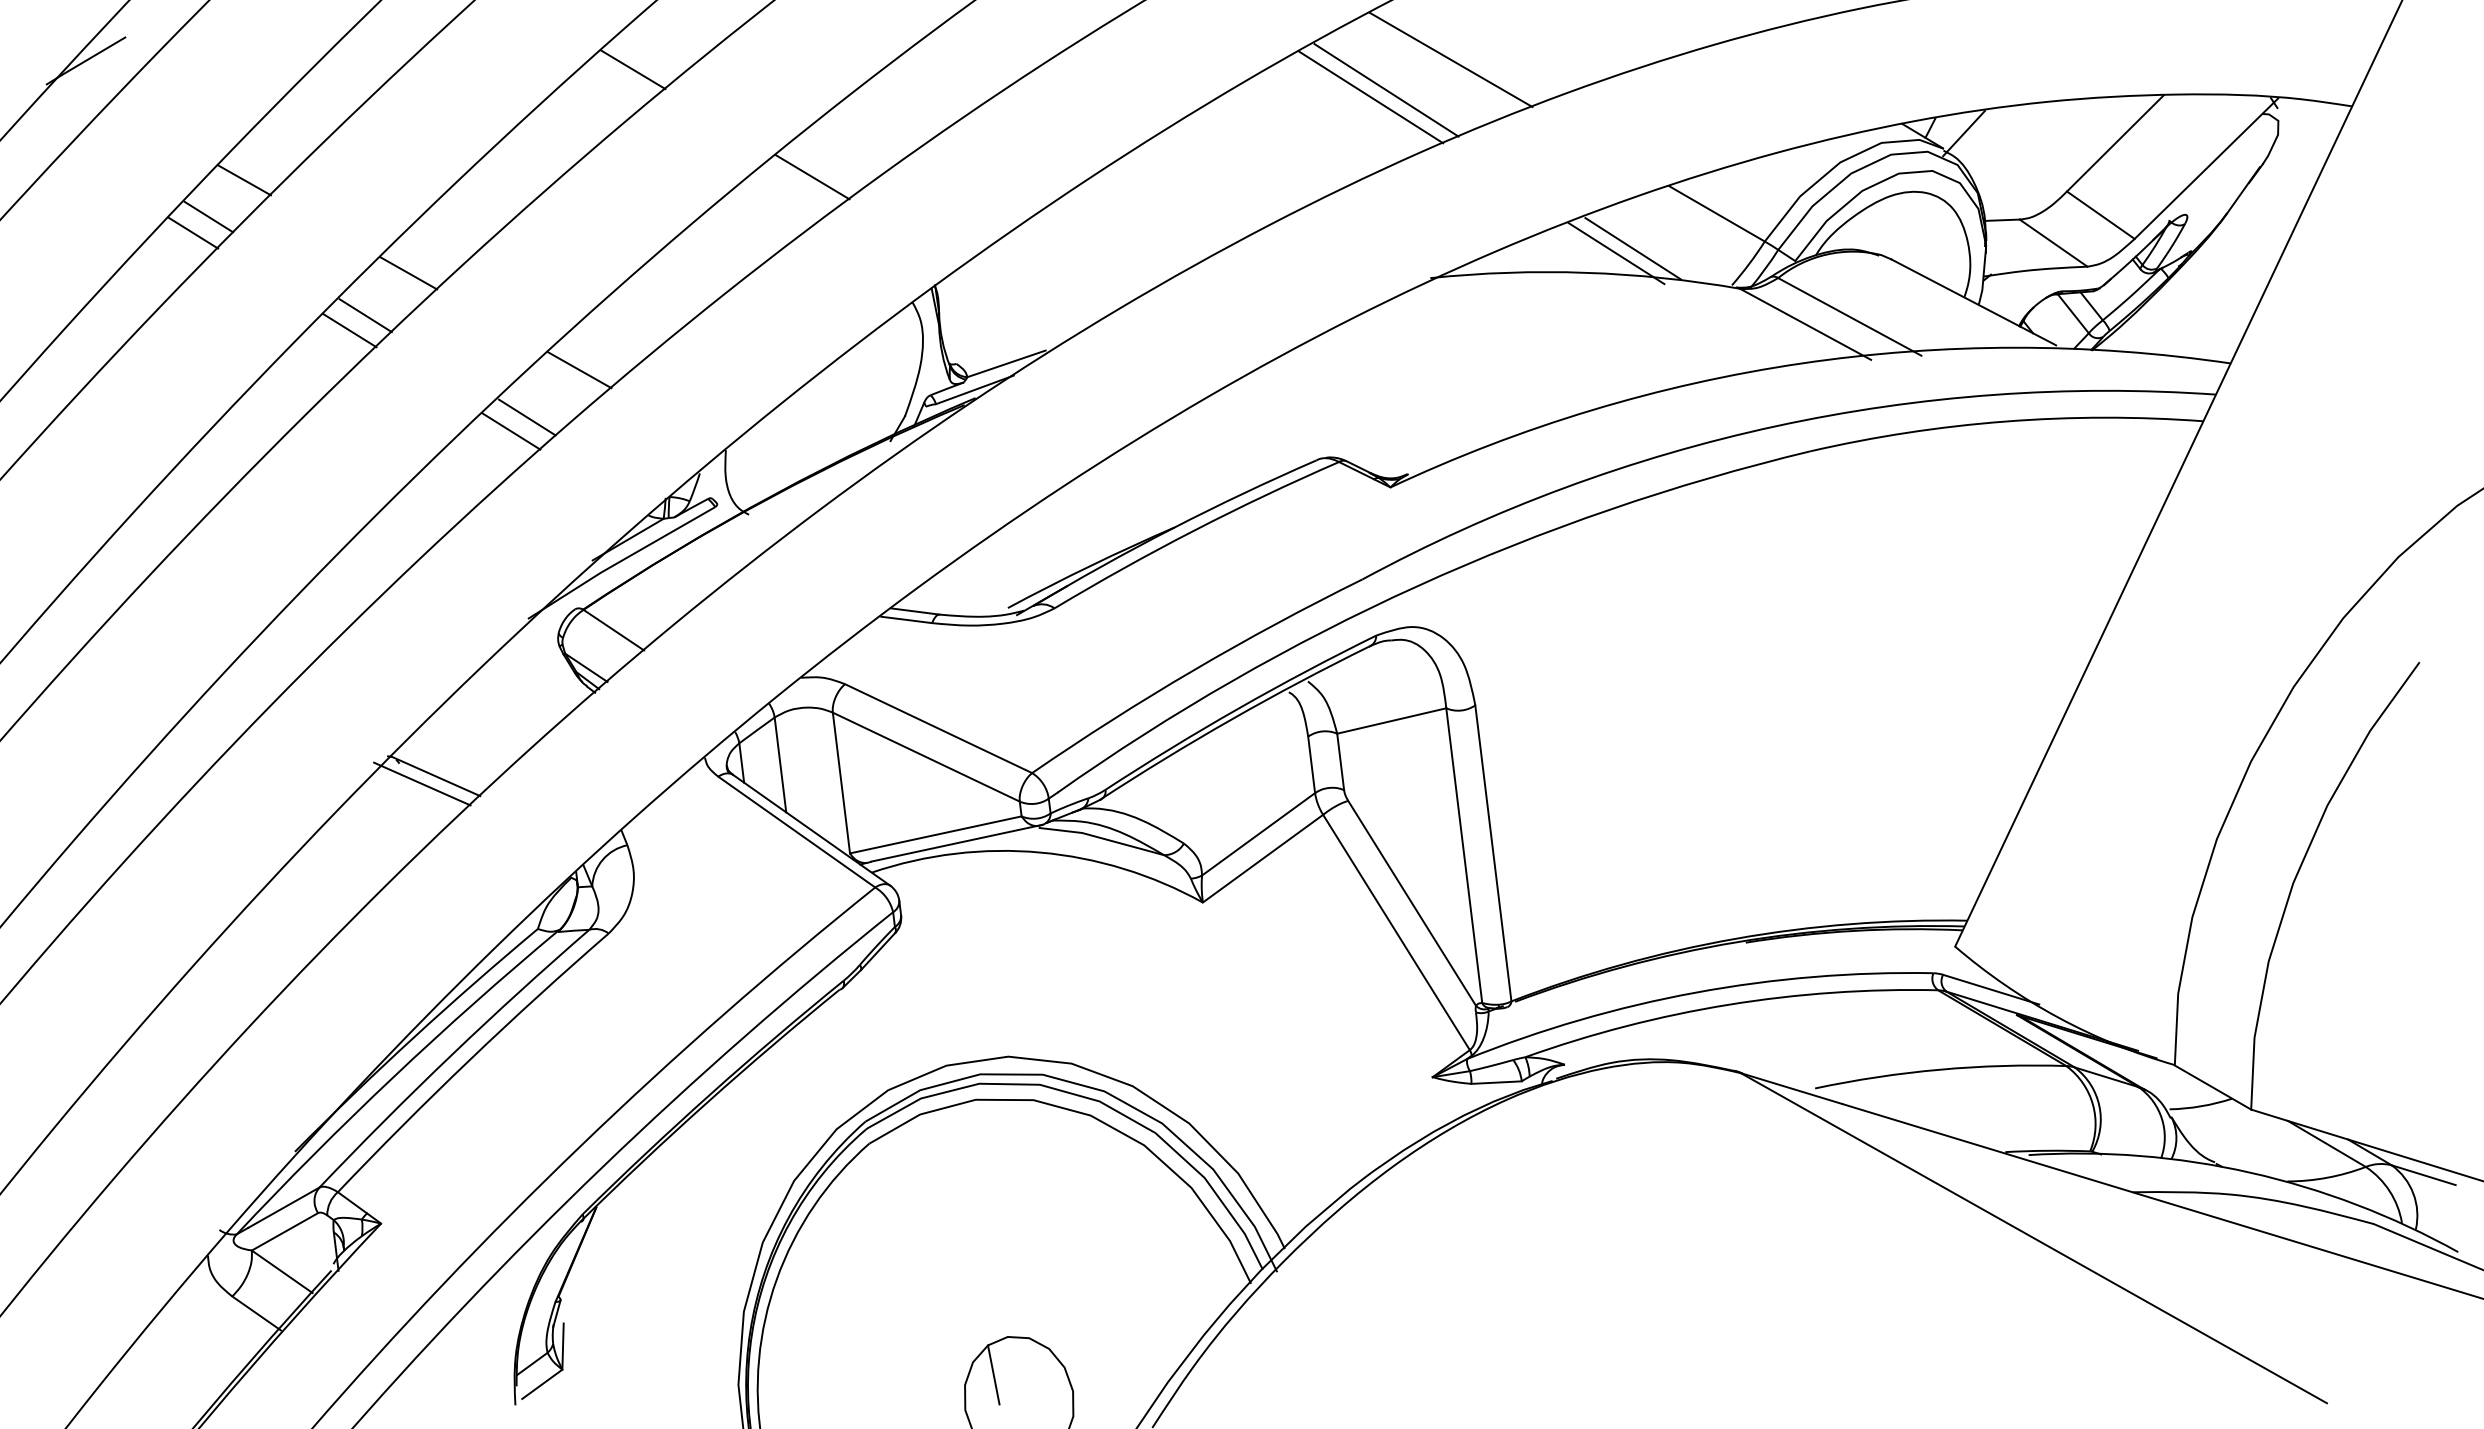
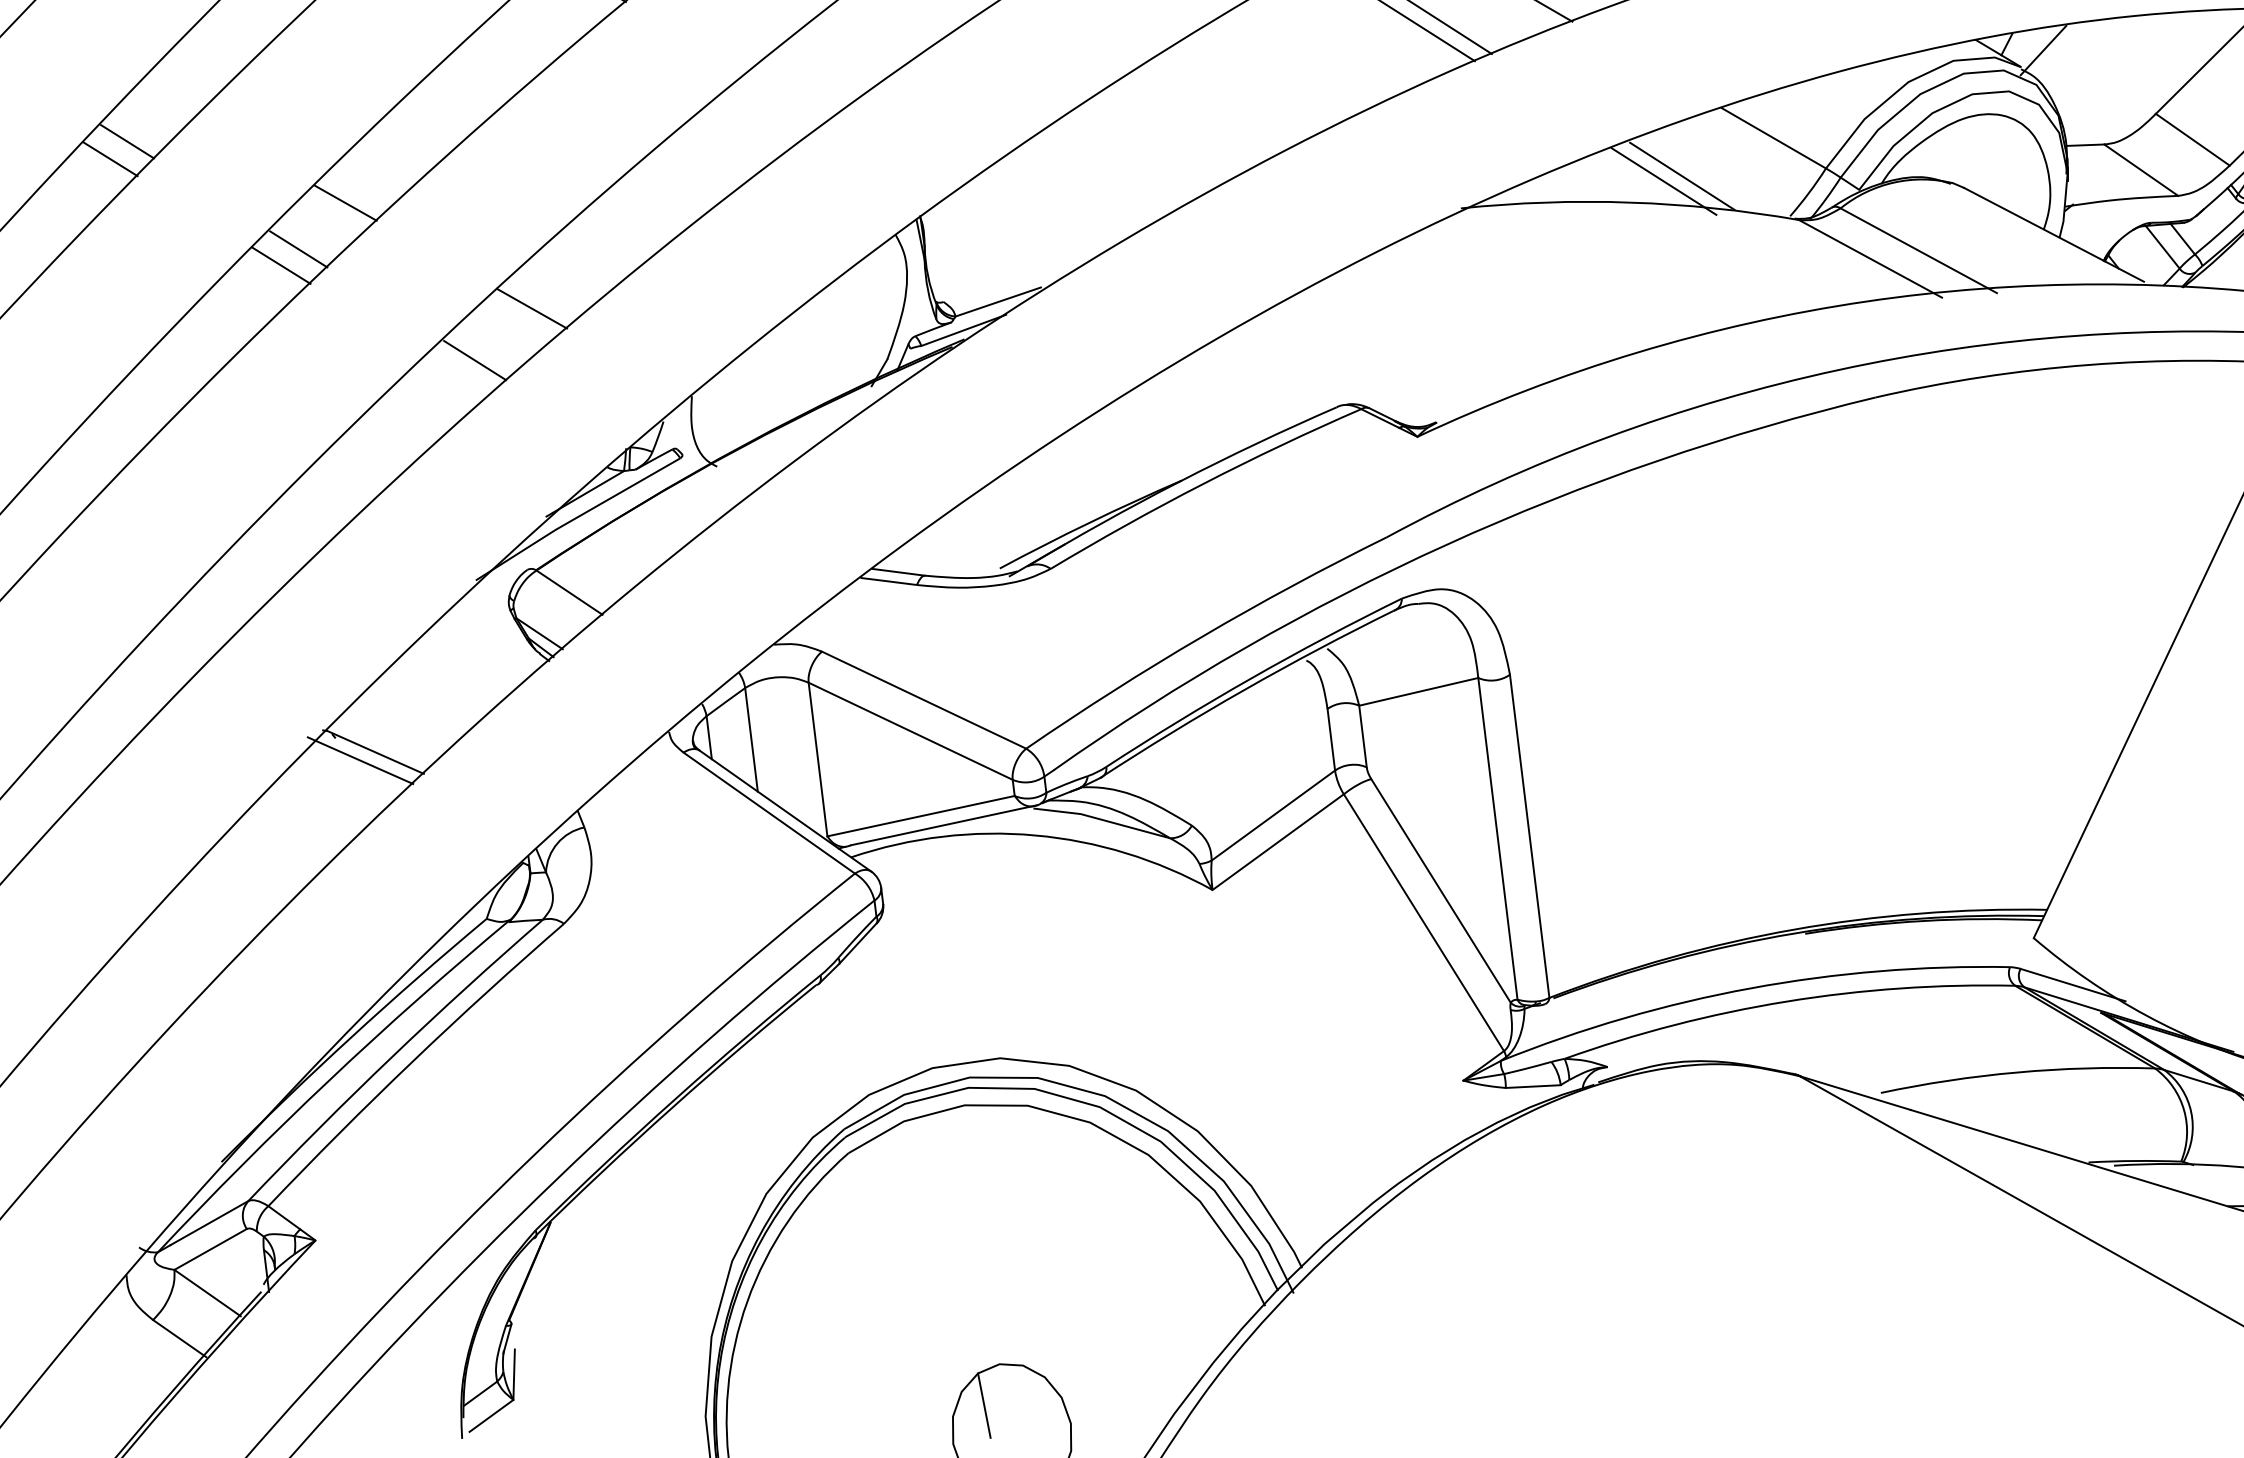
line: (812, 177) -> (786, 98), removed
line: (244, 180) -> (166, 101), removed
line: (511, 431) -> (457, 375), removed

